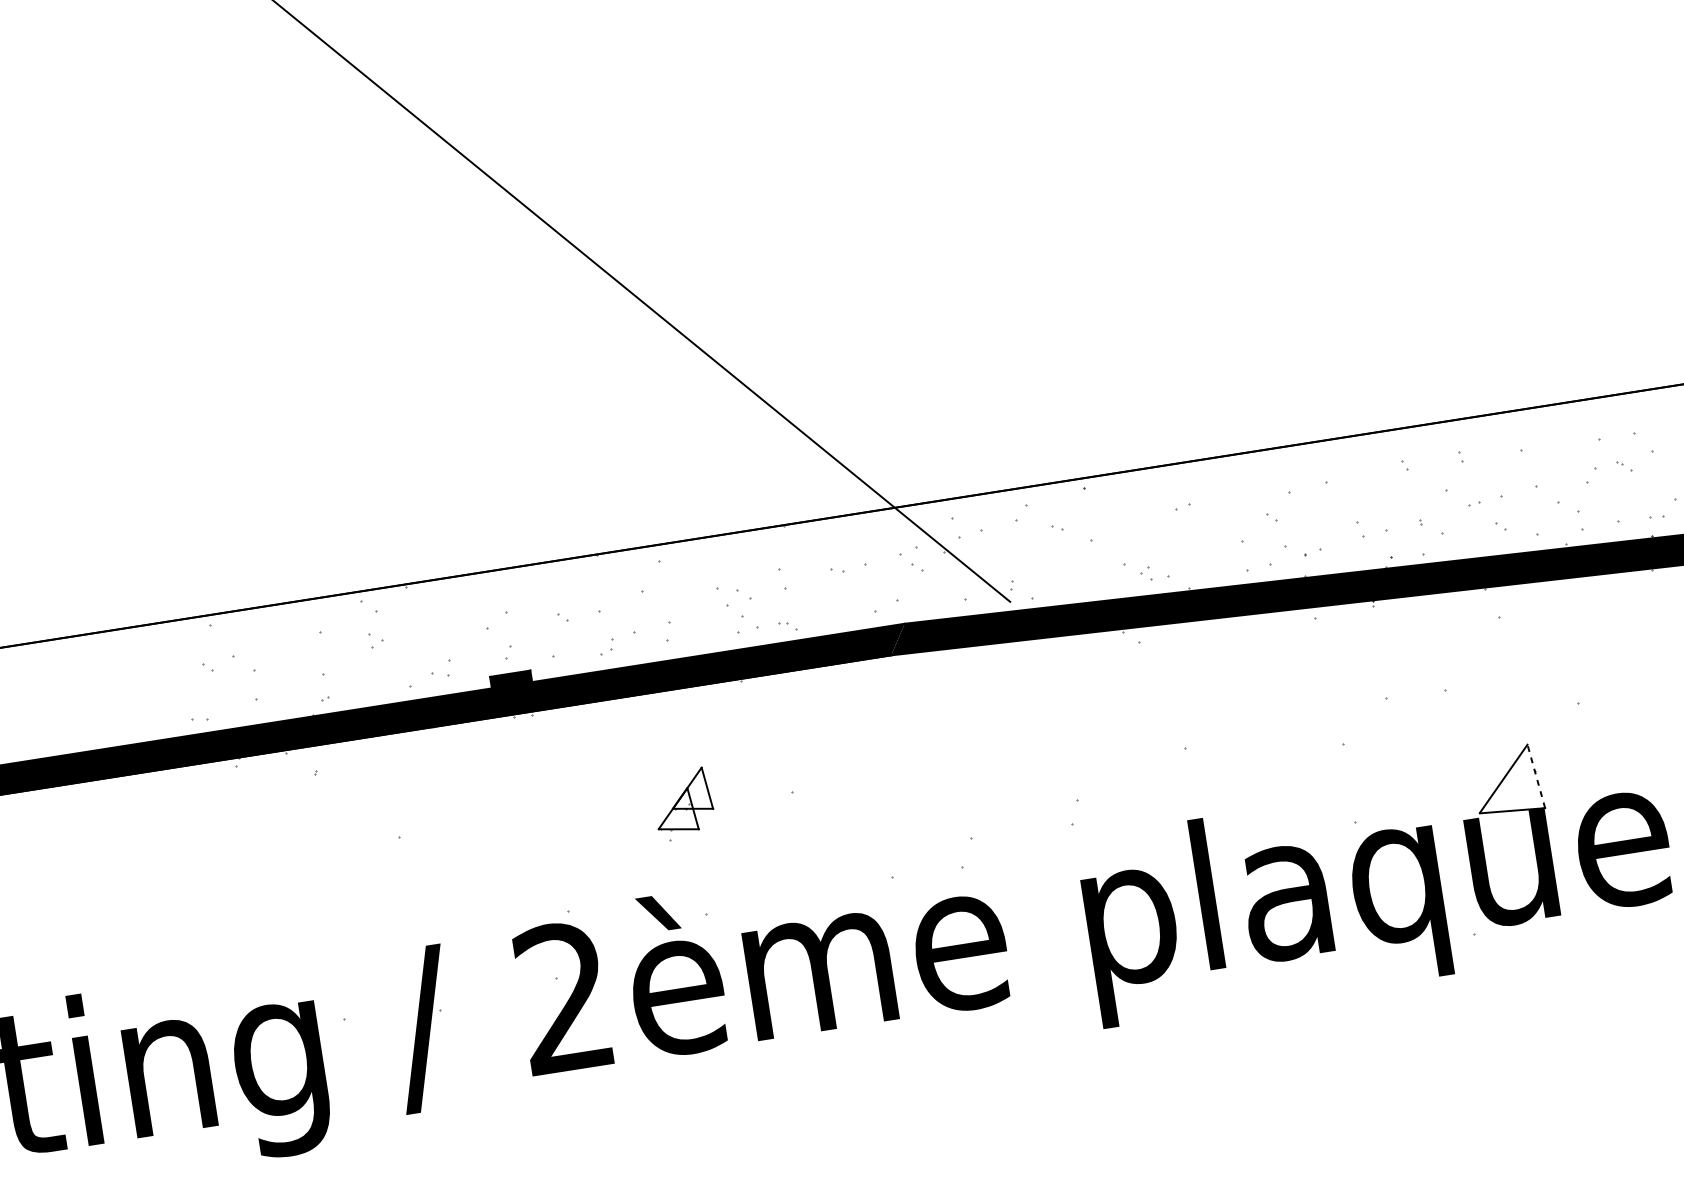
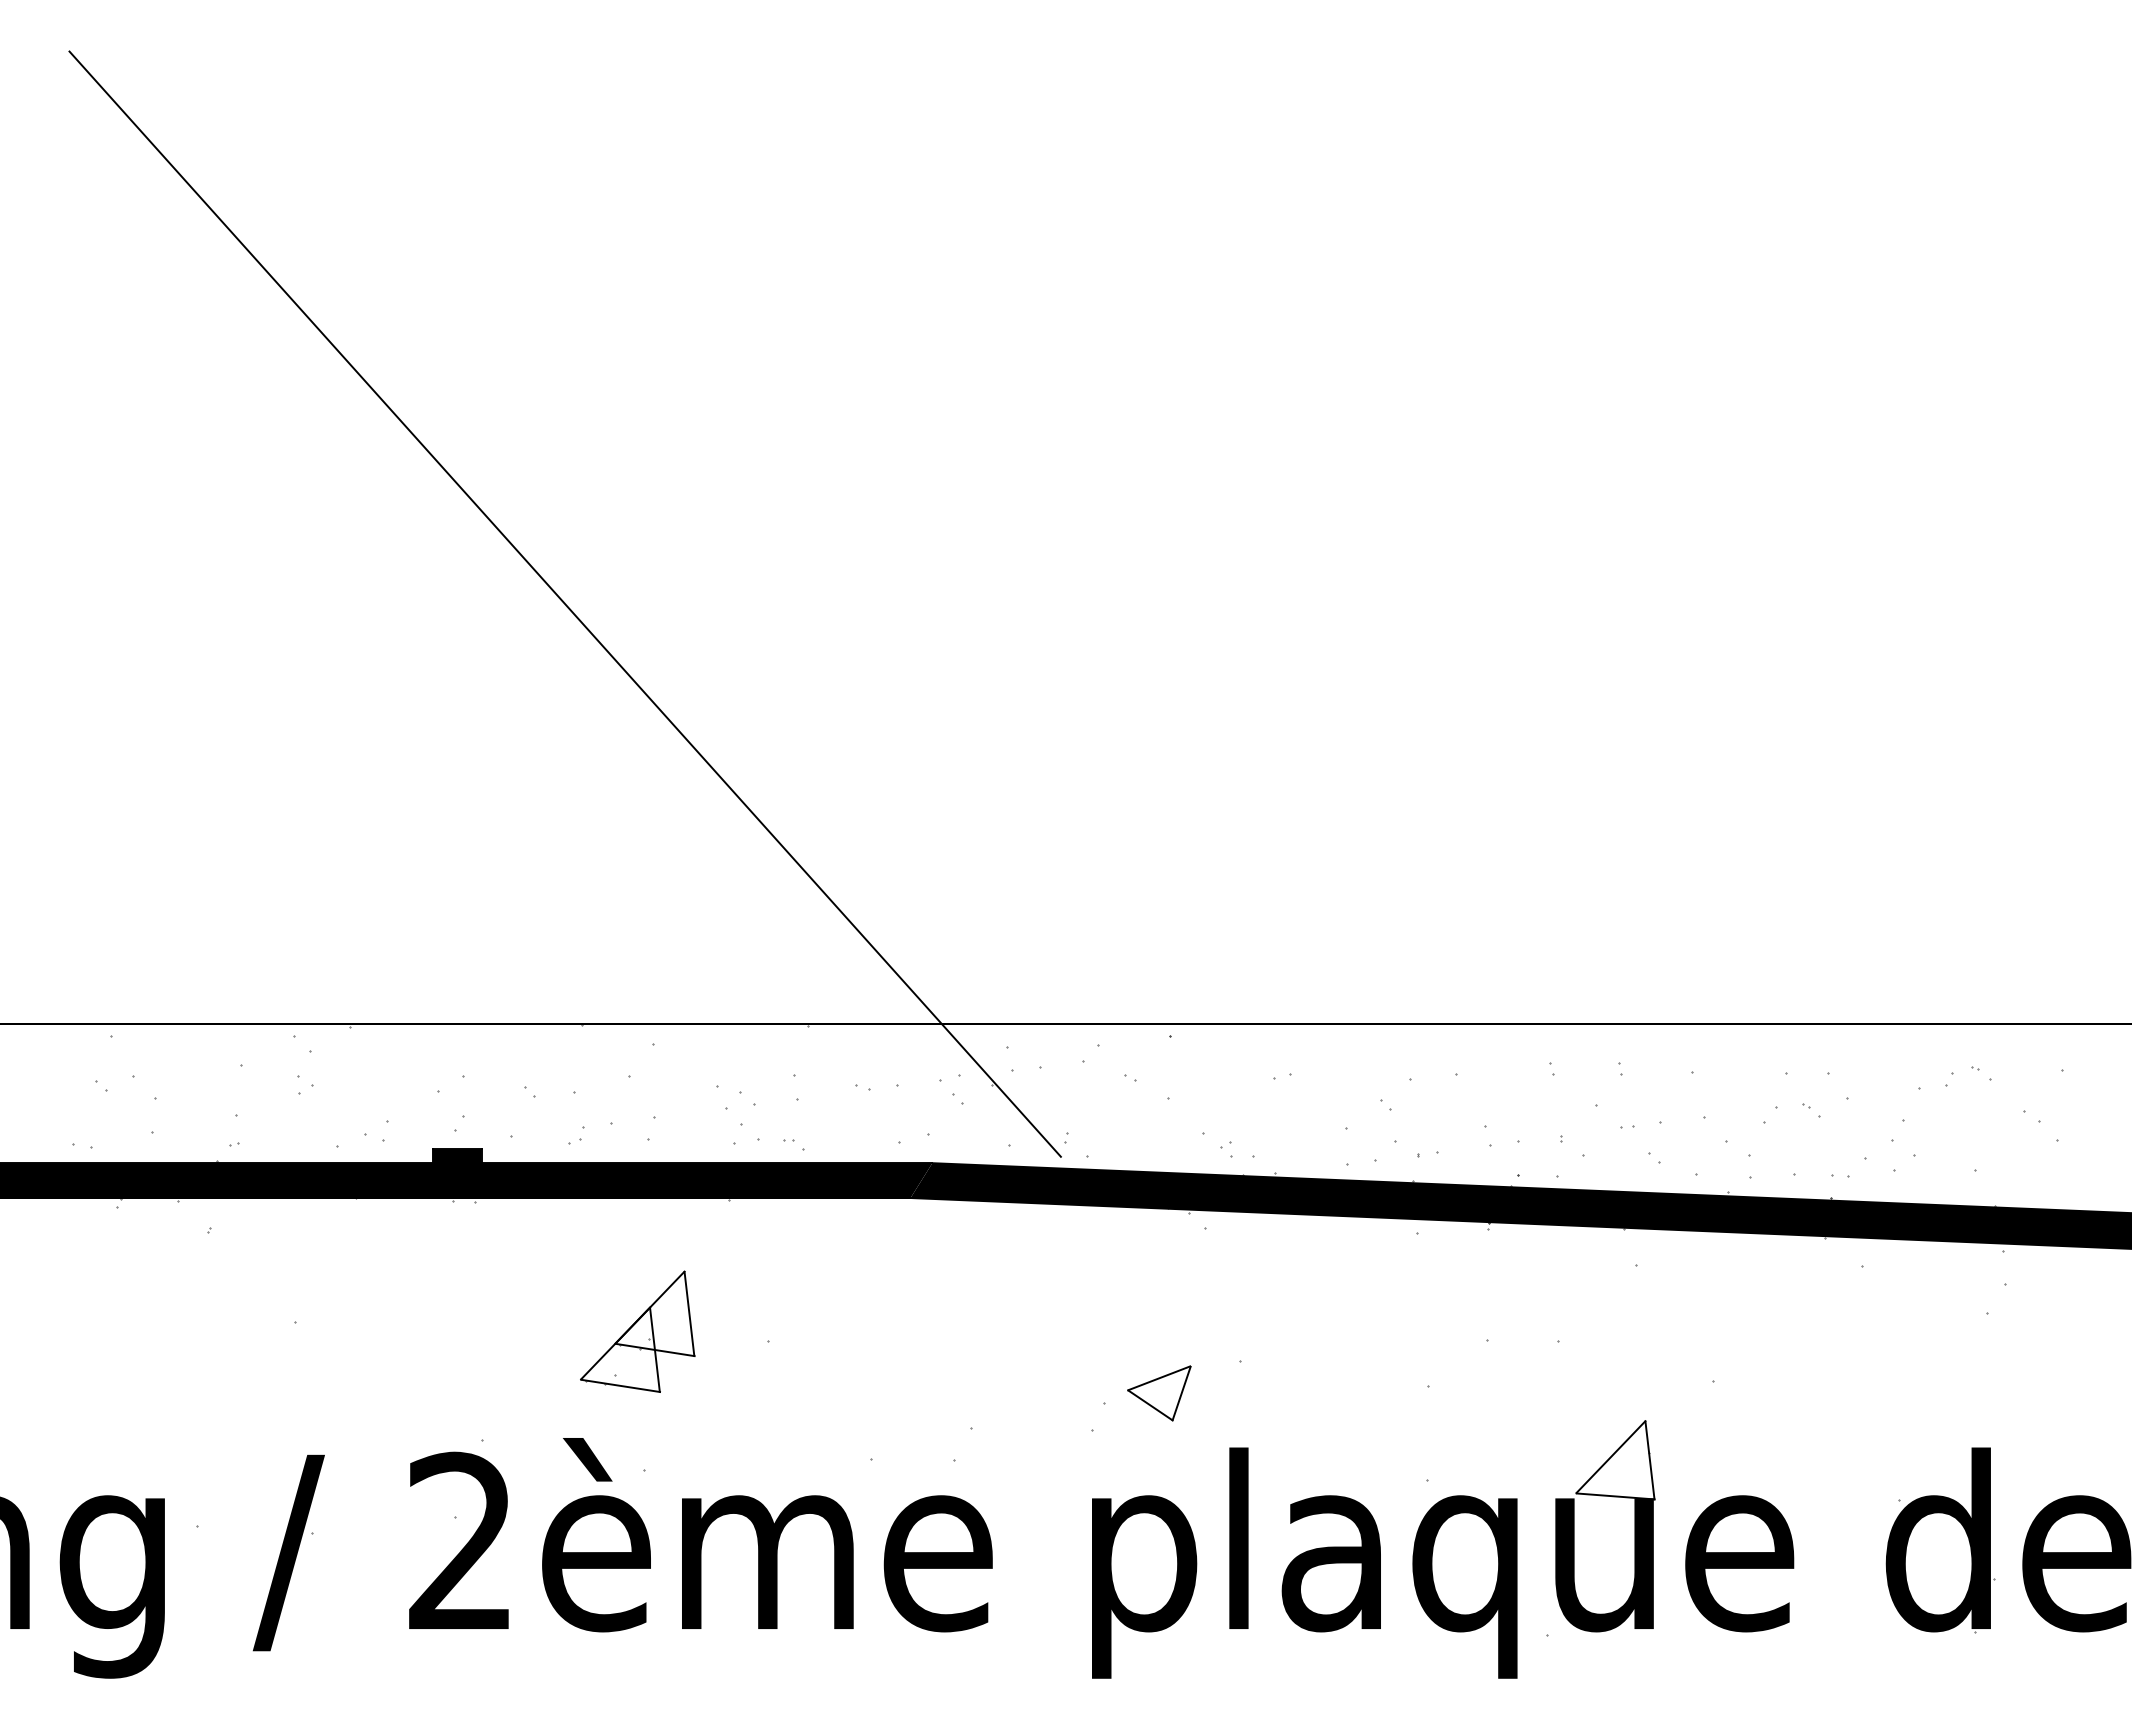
line: (1535, 775) -> (1649, 1459), dashed -> solid
part: (1122, 784) -> (1159, 1393), added
part: (682, 801) -> (637, 1331), size x1.67

